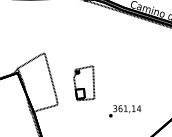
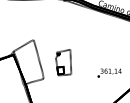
text: (125, 111) -> (109, 73), moved

